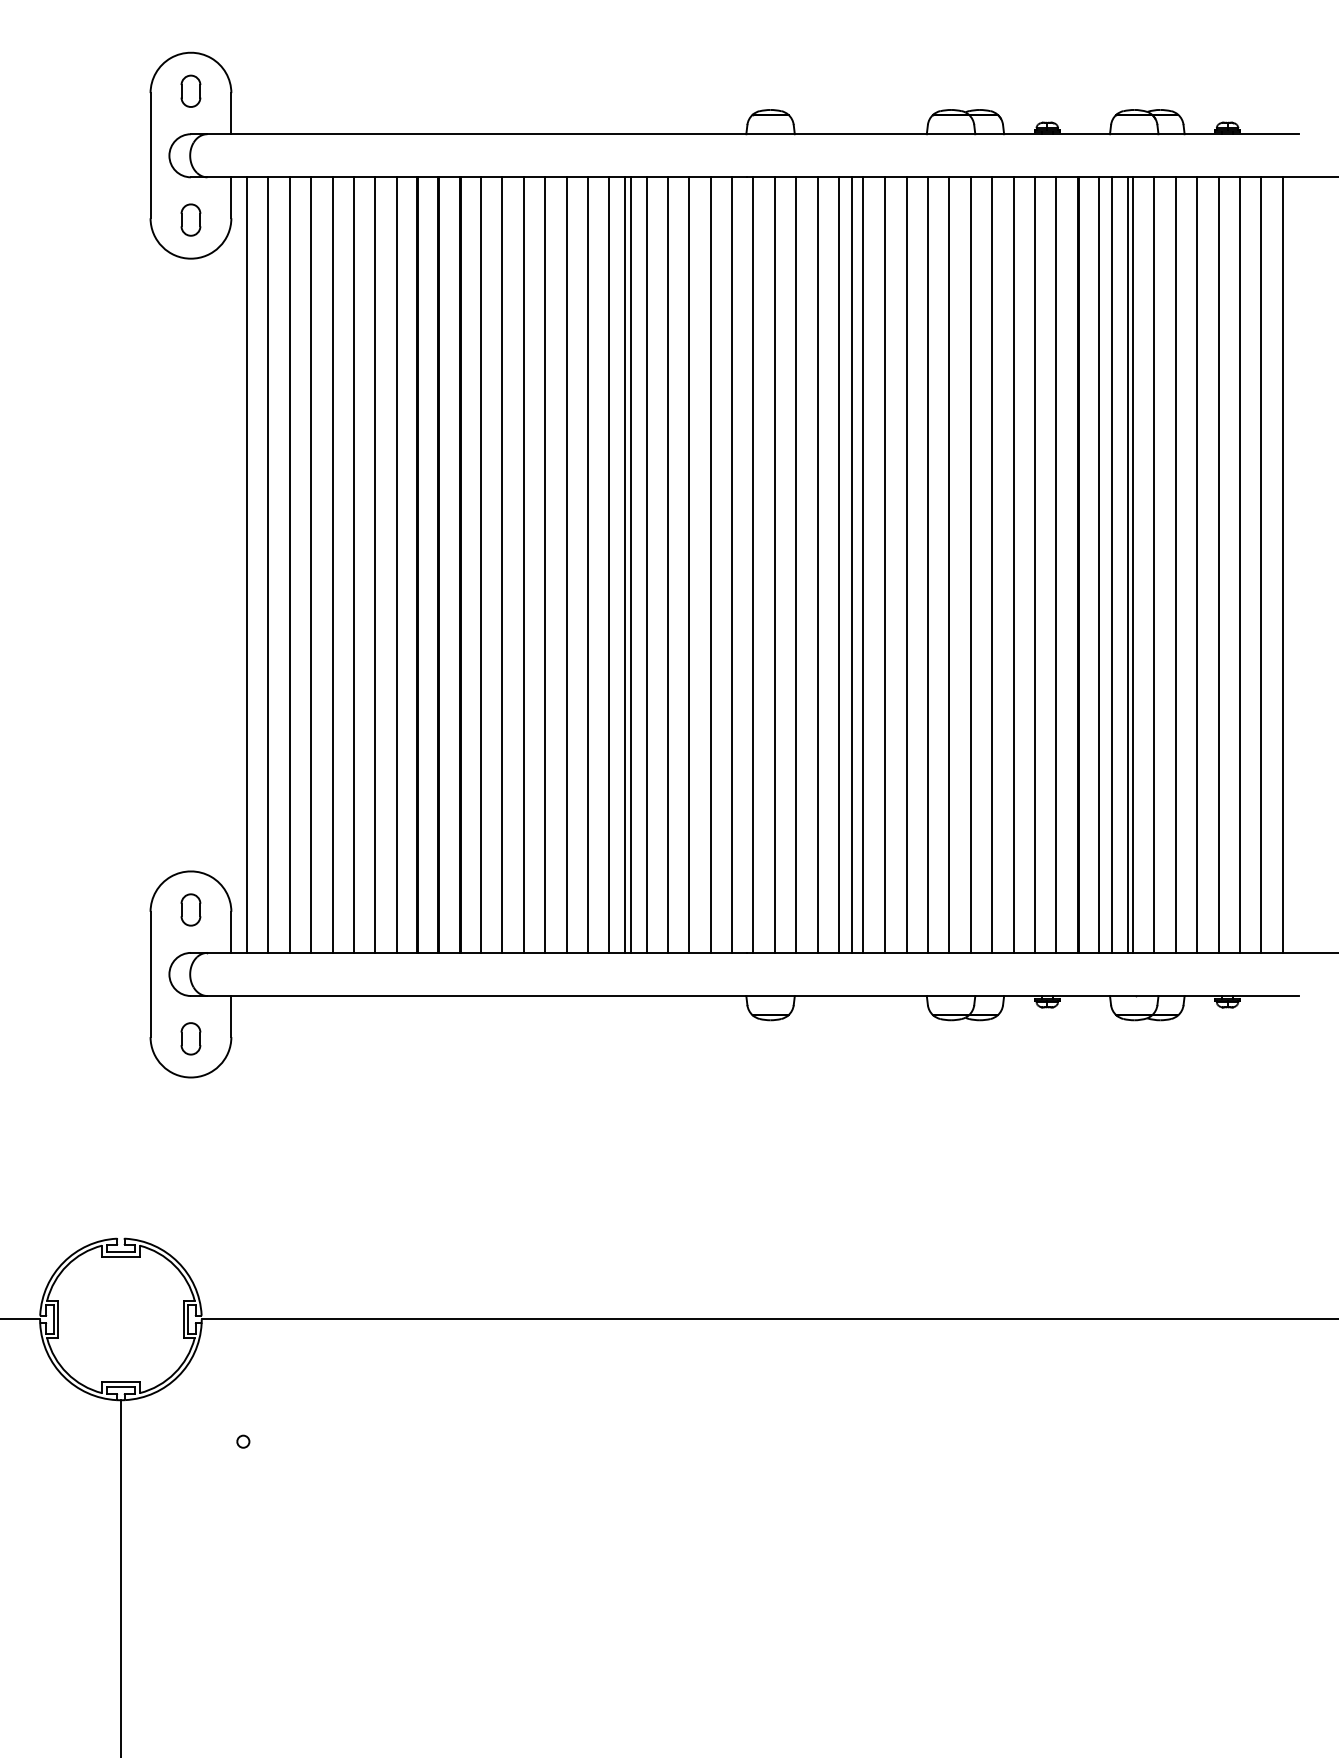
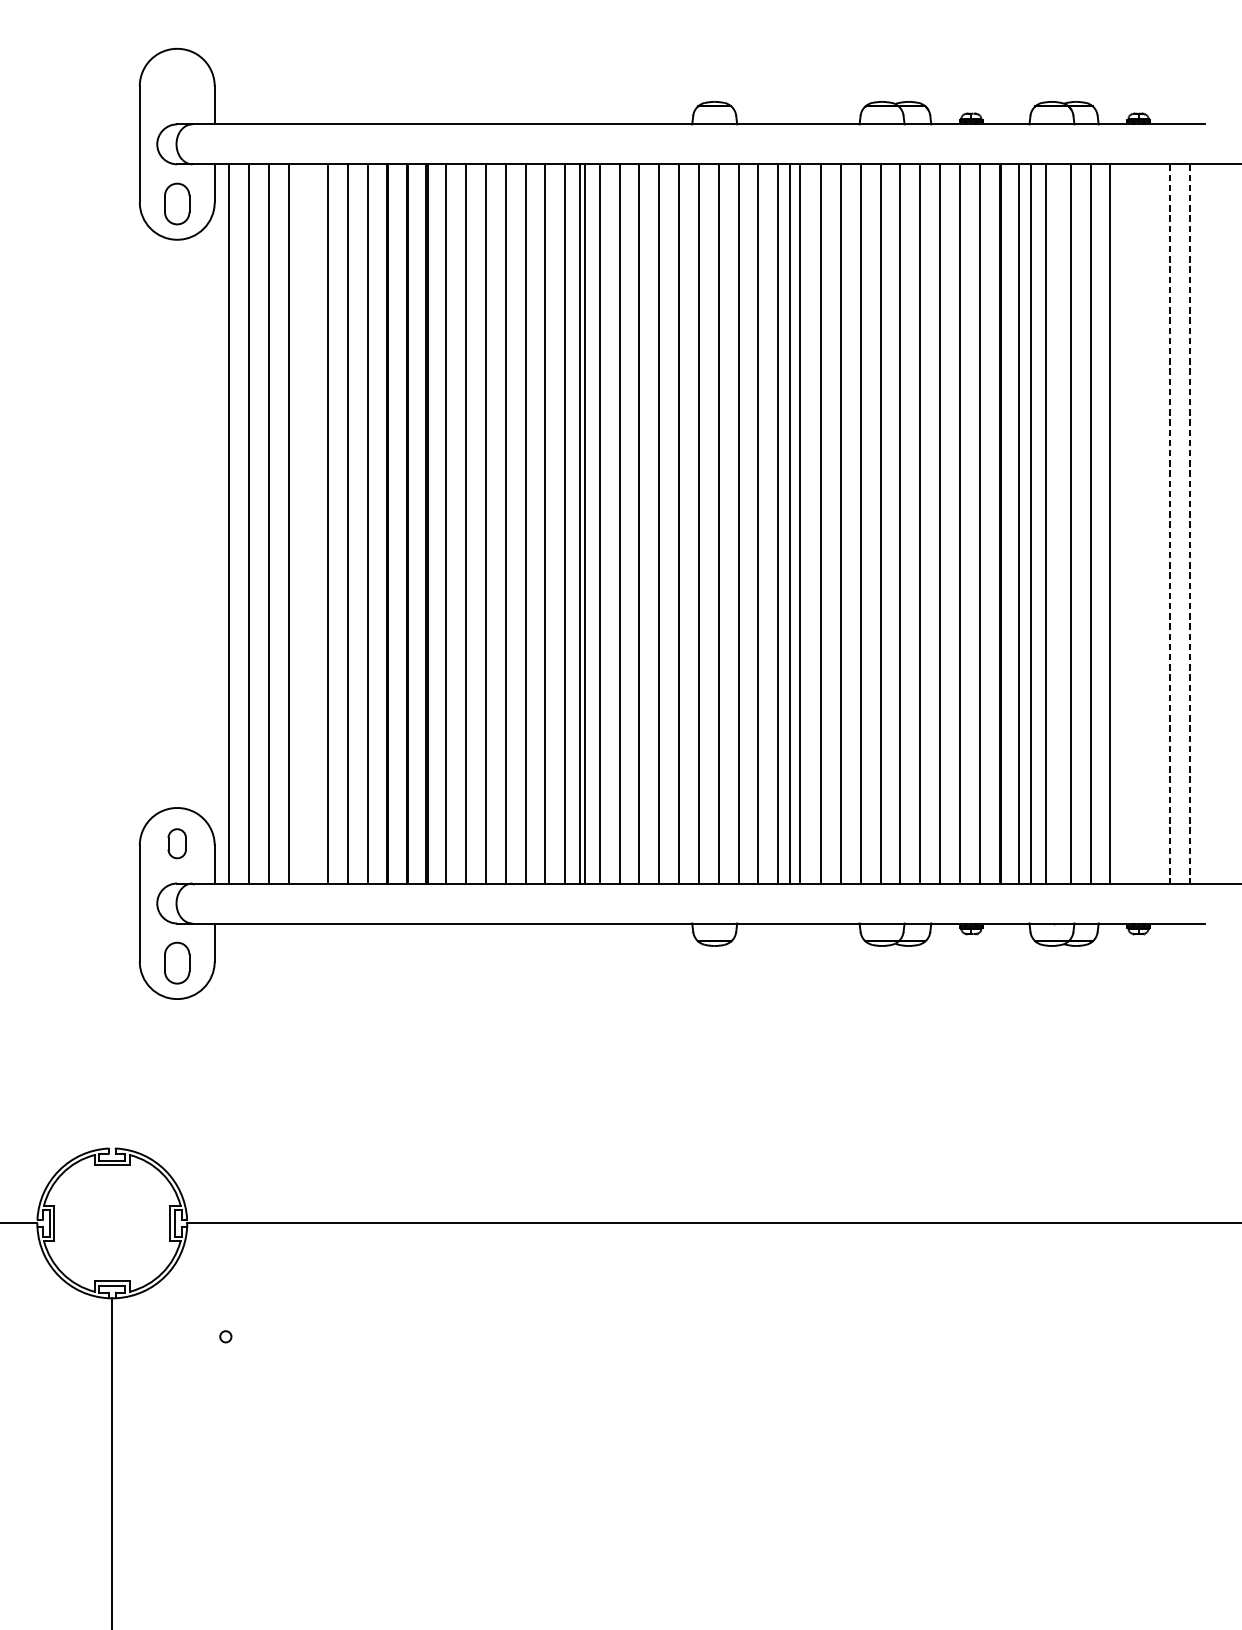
part: (190, 90) -> (176, 83), removed
part: (190, 219) -> (176, 203), size x1.4
line: (332, 564) -> (308, 523), removed
line: (1133, 564) -> (1051, 523), removed
line: (1218, 564) -> (1130, 523), removed
line: (1239, 564) -> (1149, 523), removed
line: (1261, 565) -> (1169, 524), solid -> dashed
line: (1282, 565) -> (1189, 524), solid -> dashed
part: (190, 1038) -> (176, 962), size x1.4

